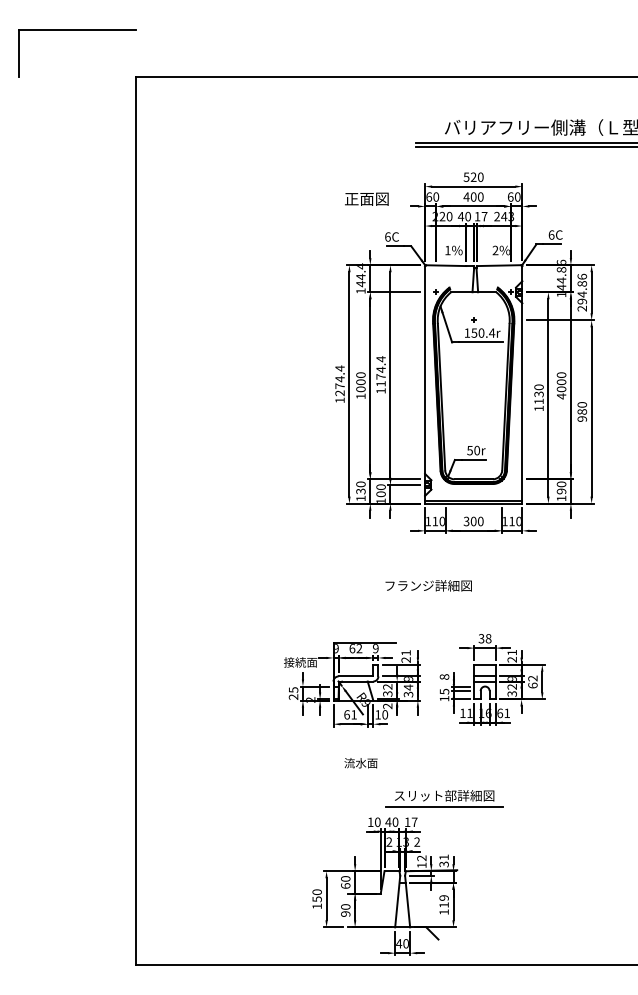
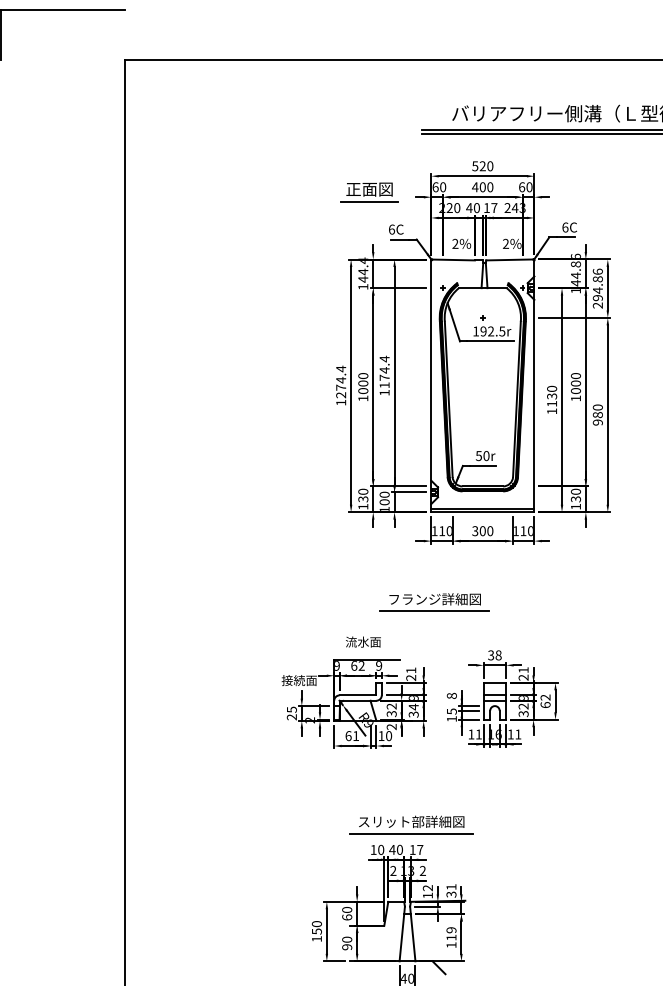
line: (366, 211) -> (369, 202), added
text: (447, 250) -> (455, 243), 1% -> 2%
text: (483, 332) -> (493, 330), 150.4r -> 192.5r
text: (561, 396) -> (575, 398), 4000 -> 1000
text: (561, 491) -> (575, 499), 190 -> 130
line: (427, 596) -> (433, 610), added
text: (500, 713) -> (511, 734), 61 -> 11
text: (360, 763) -> (362, 642), moved
part: (444, 798) -> (411, 824), moved

